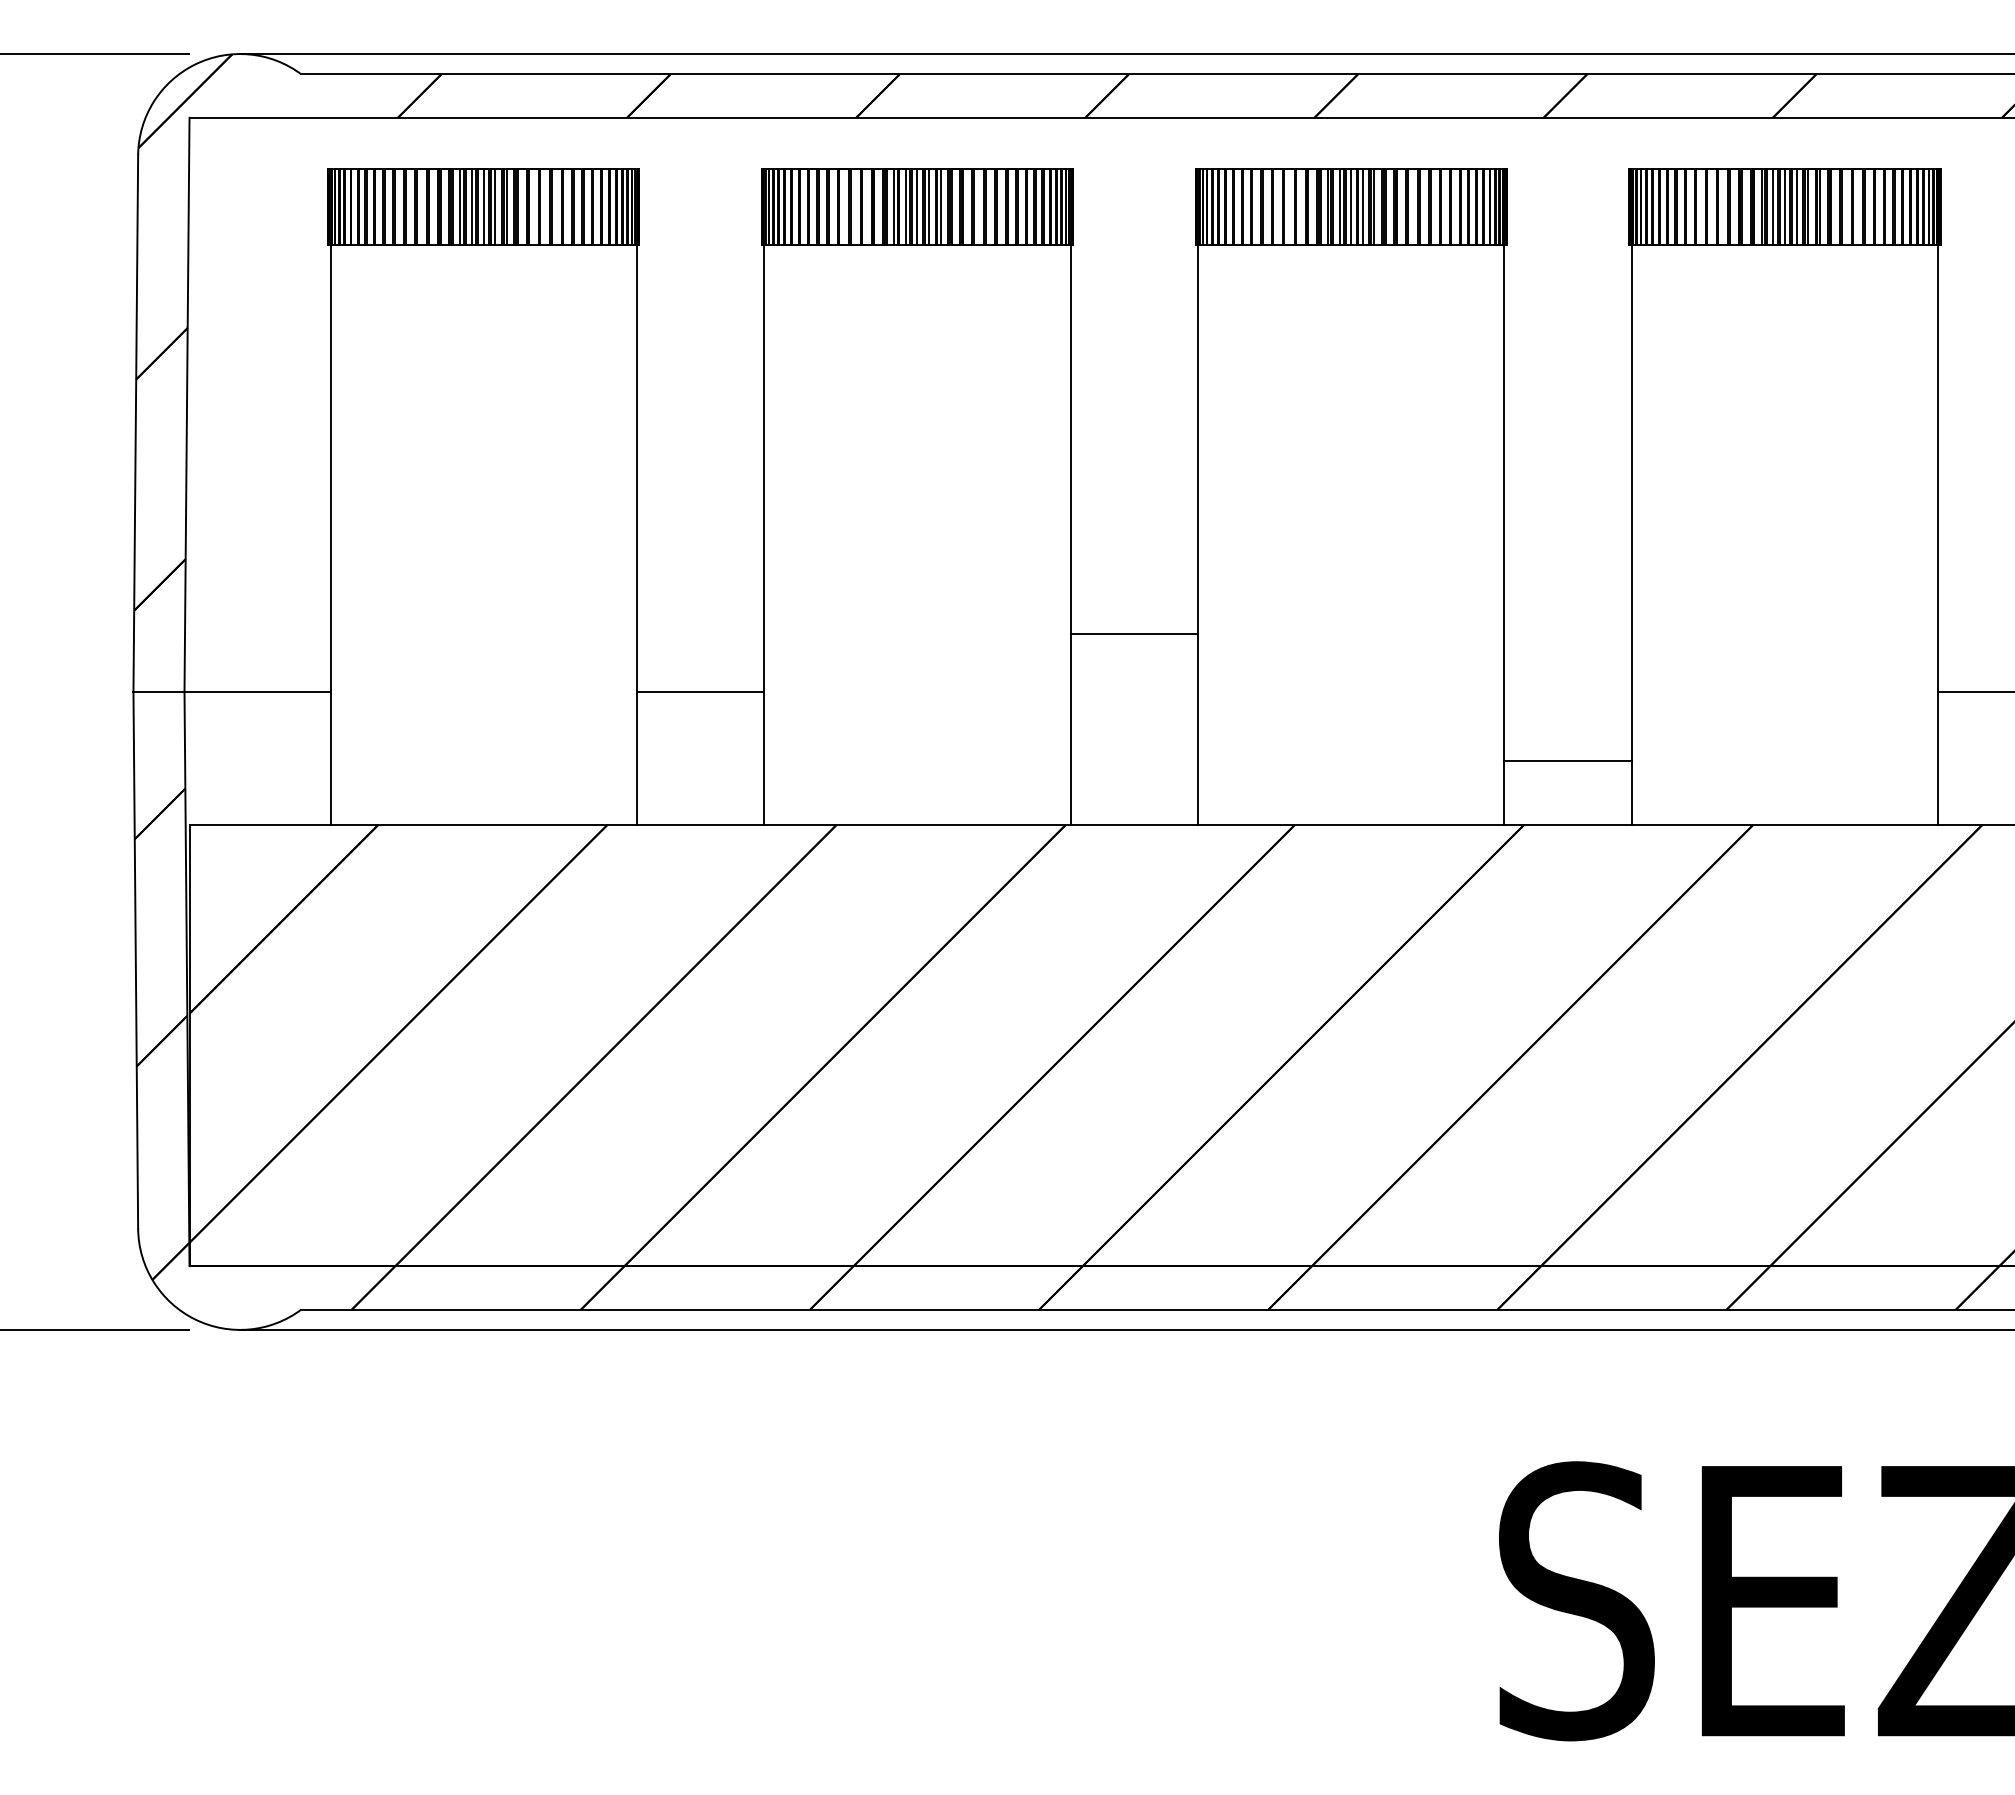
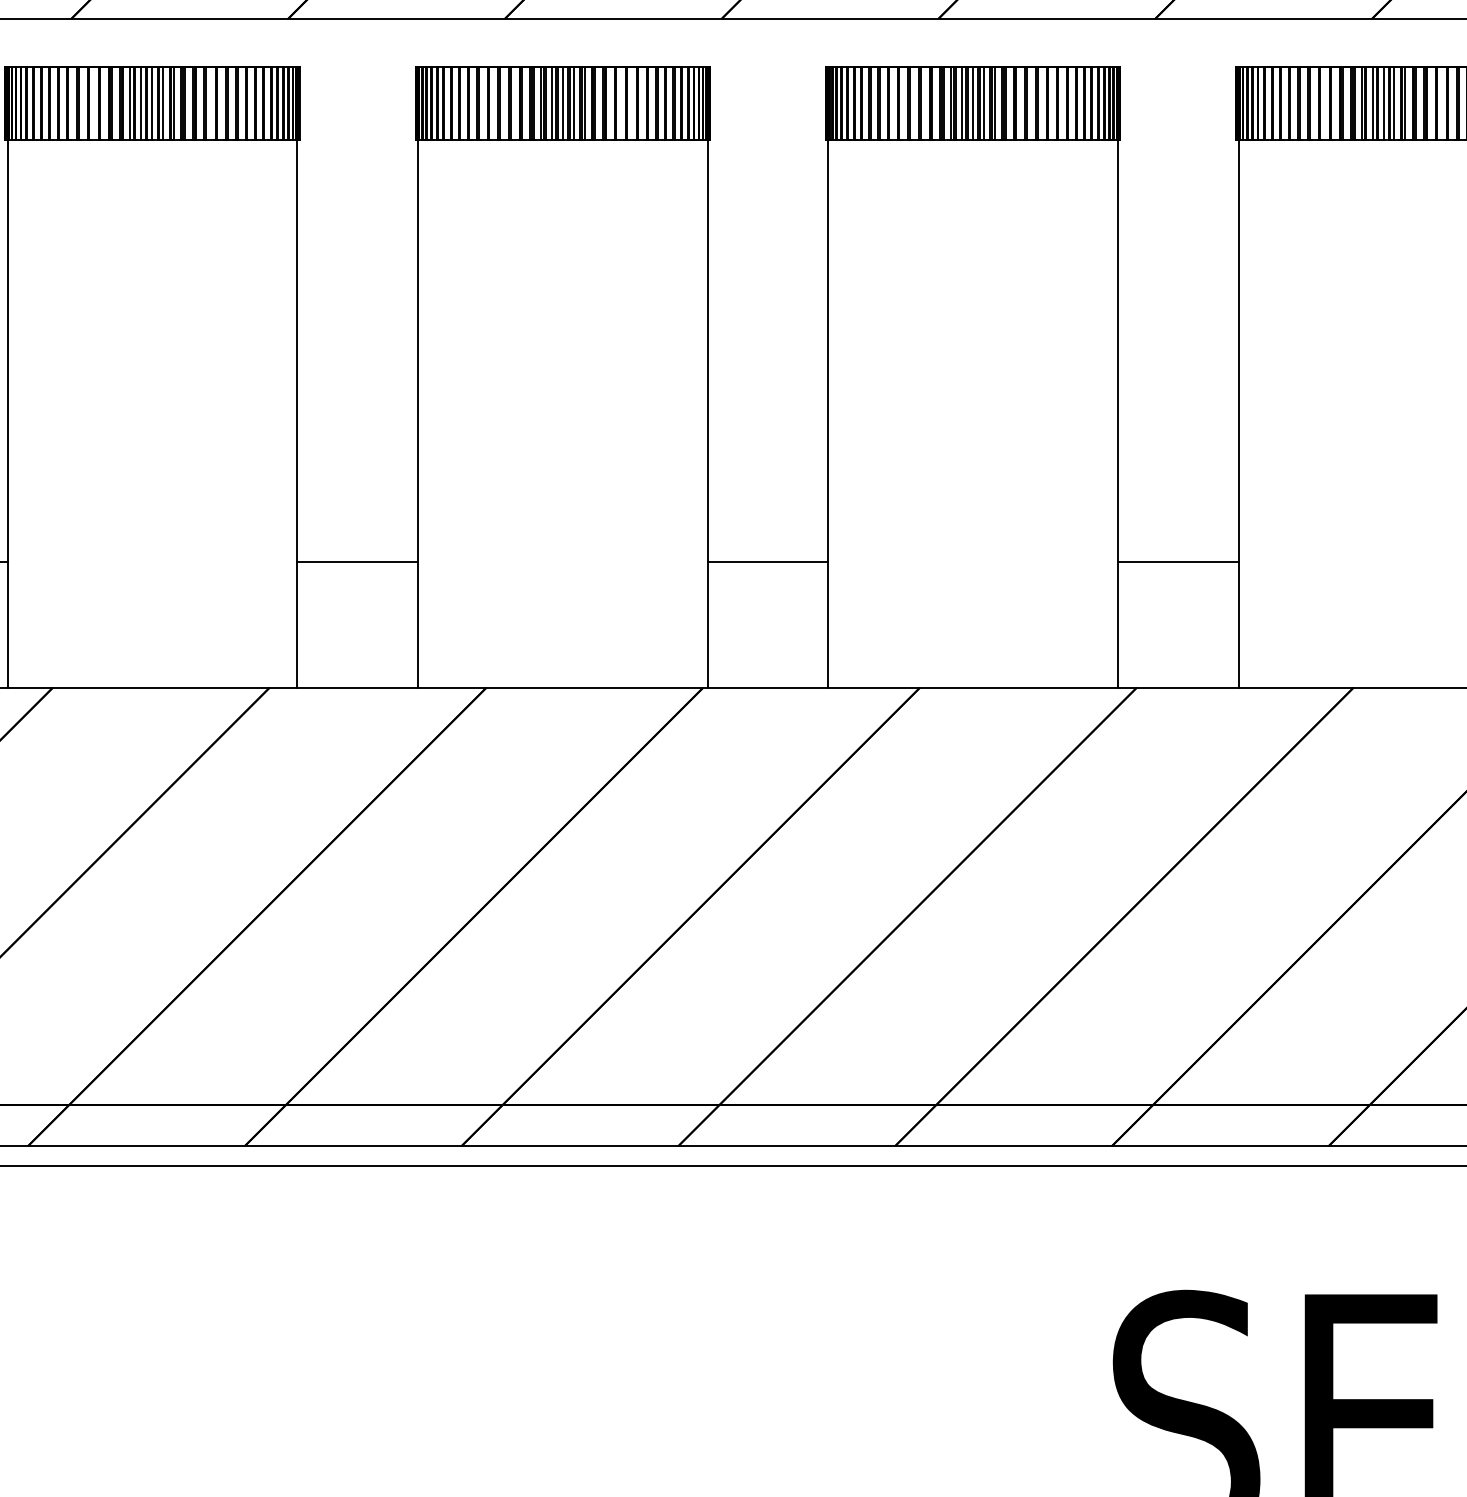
line: (1134, 633) -> (768, 561), moved
line: (1567, 760) -> (1177, 561), moved

